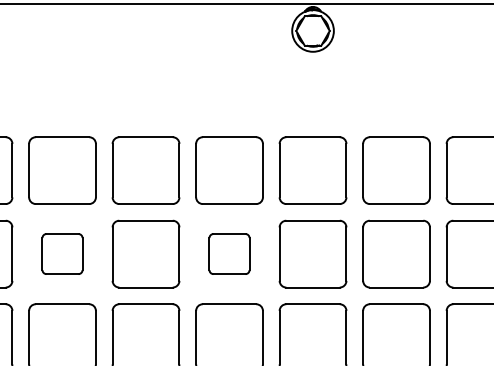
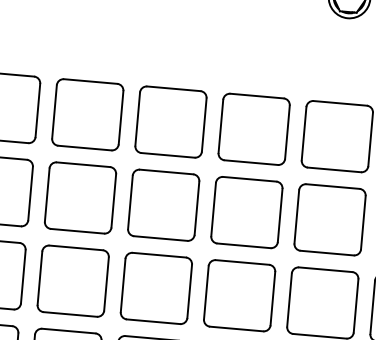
part: (62, 253) -> (80, 197), size x1.67
part: (229, 253) -> (246, 211), size x1.67

